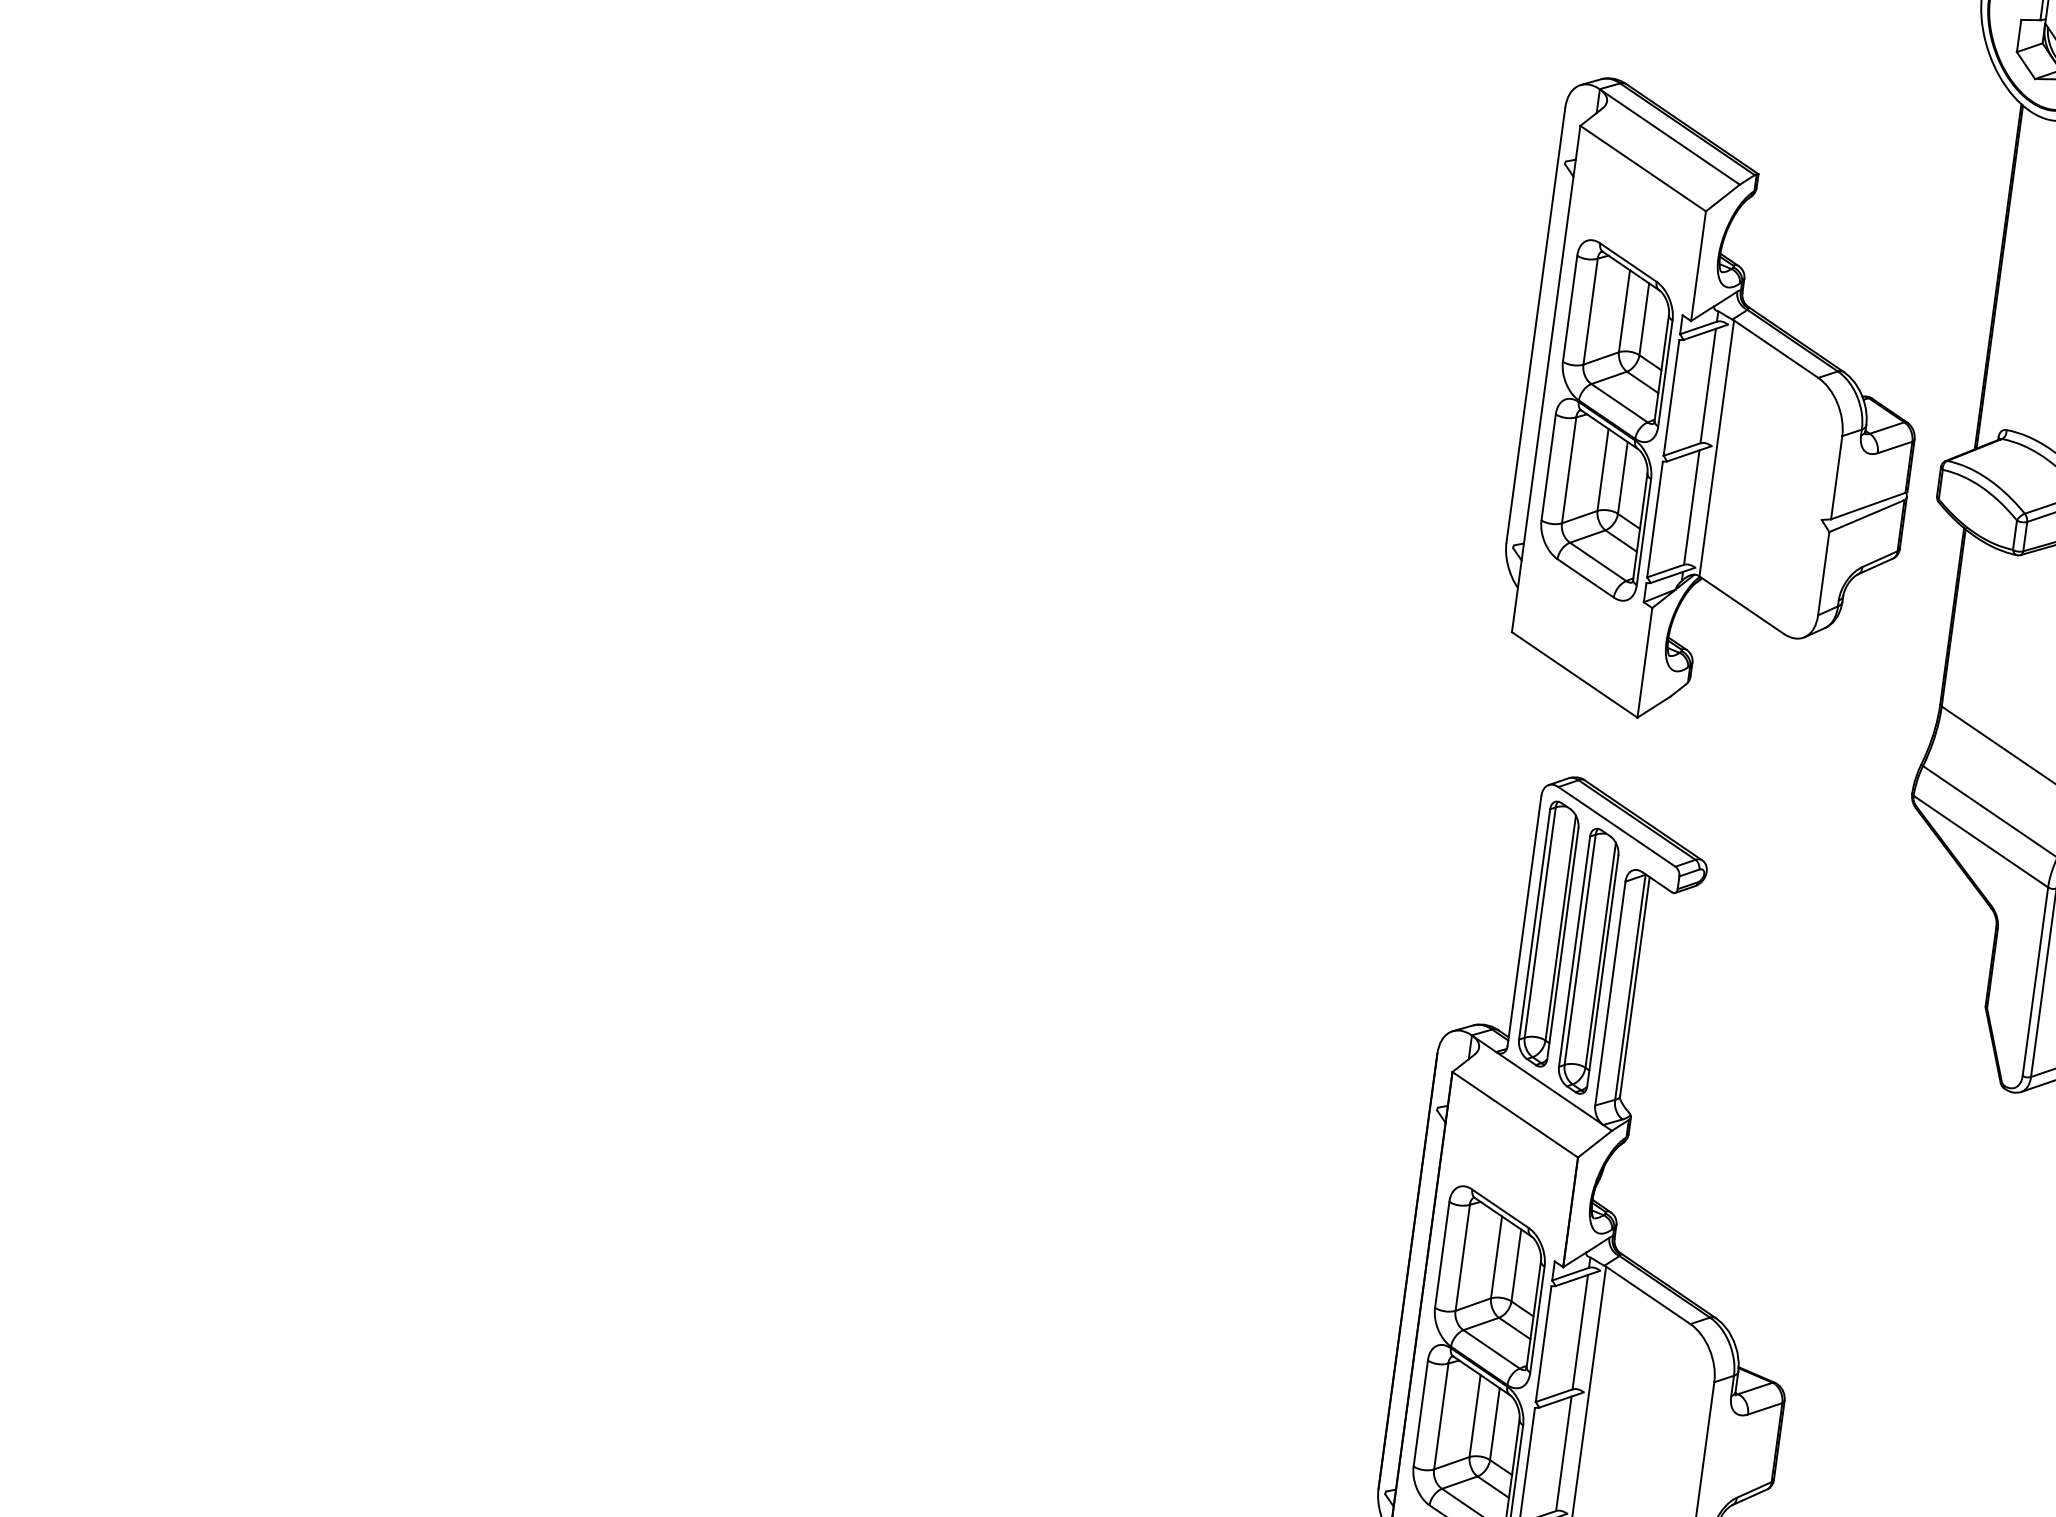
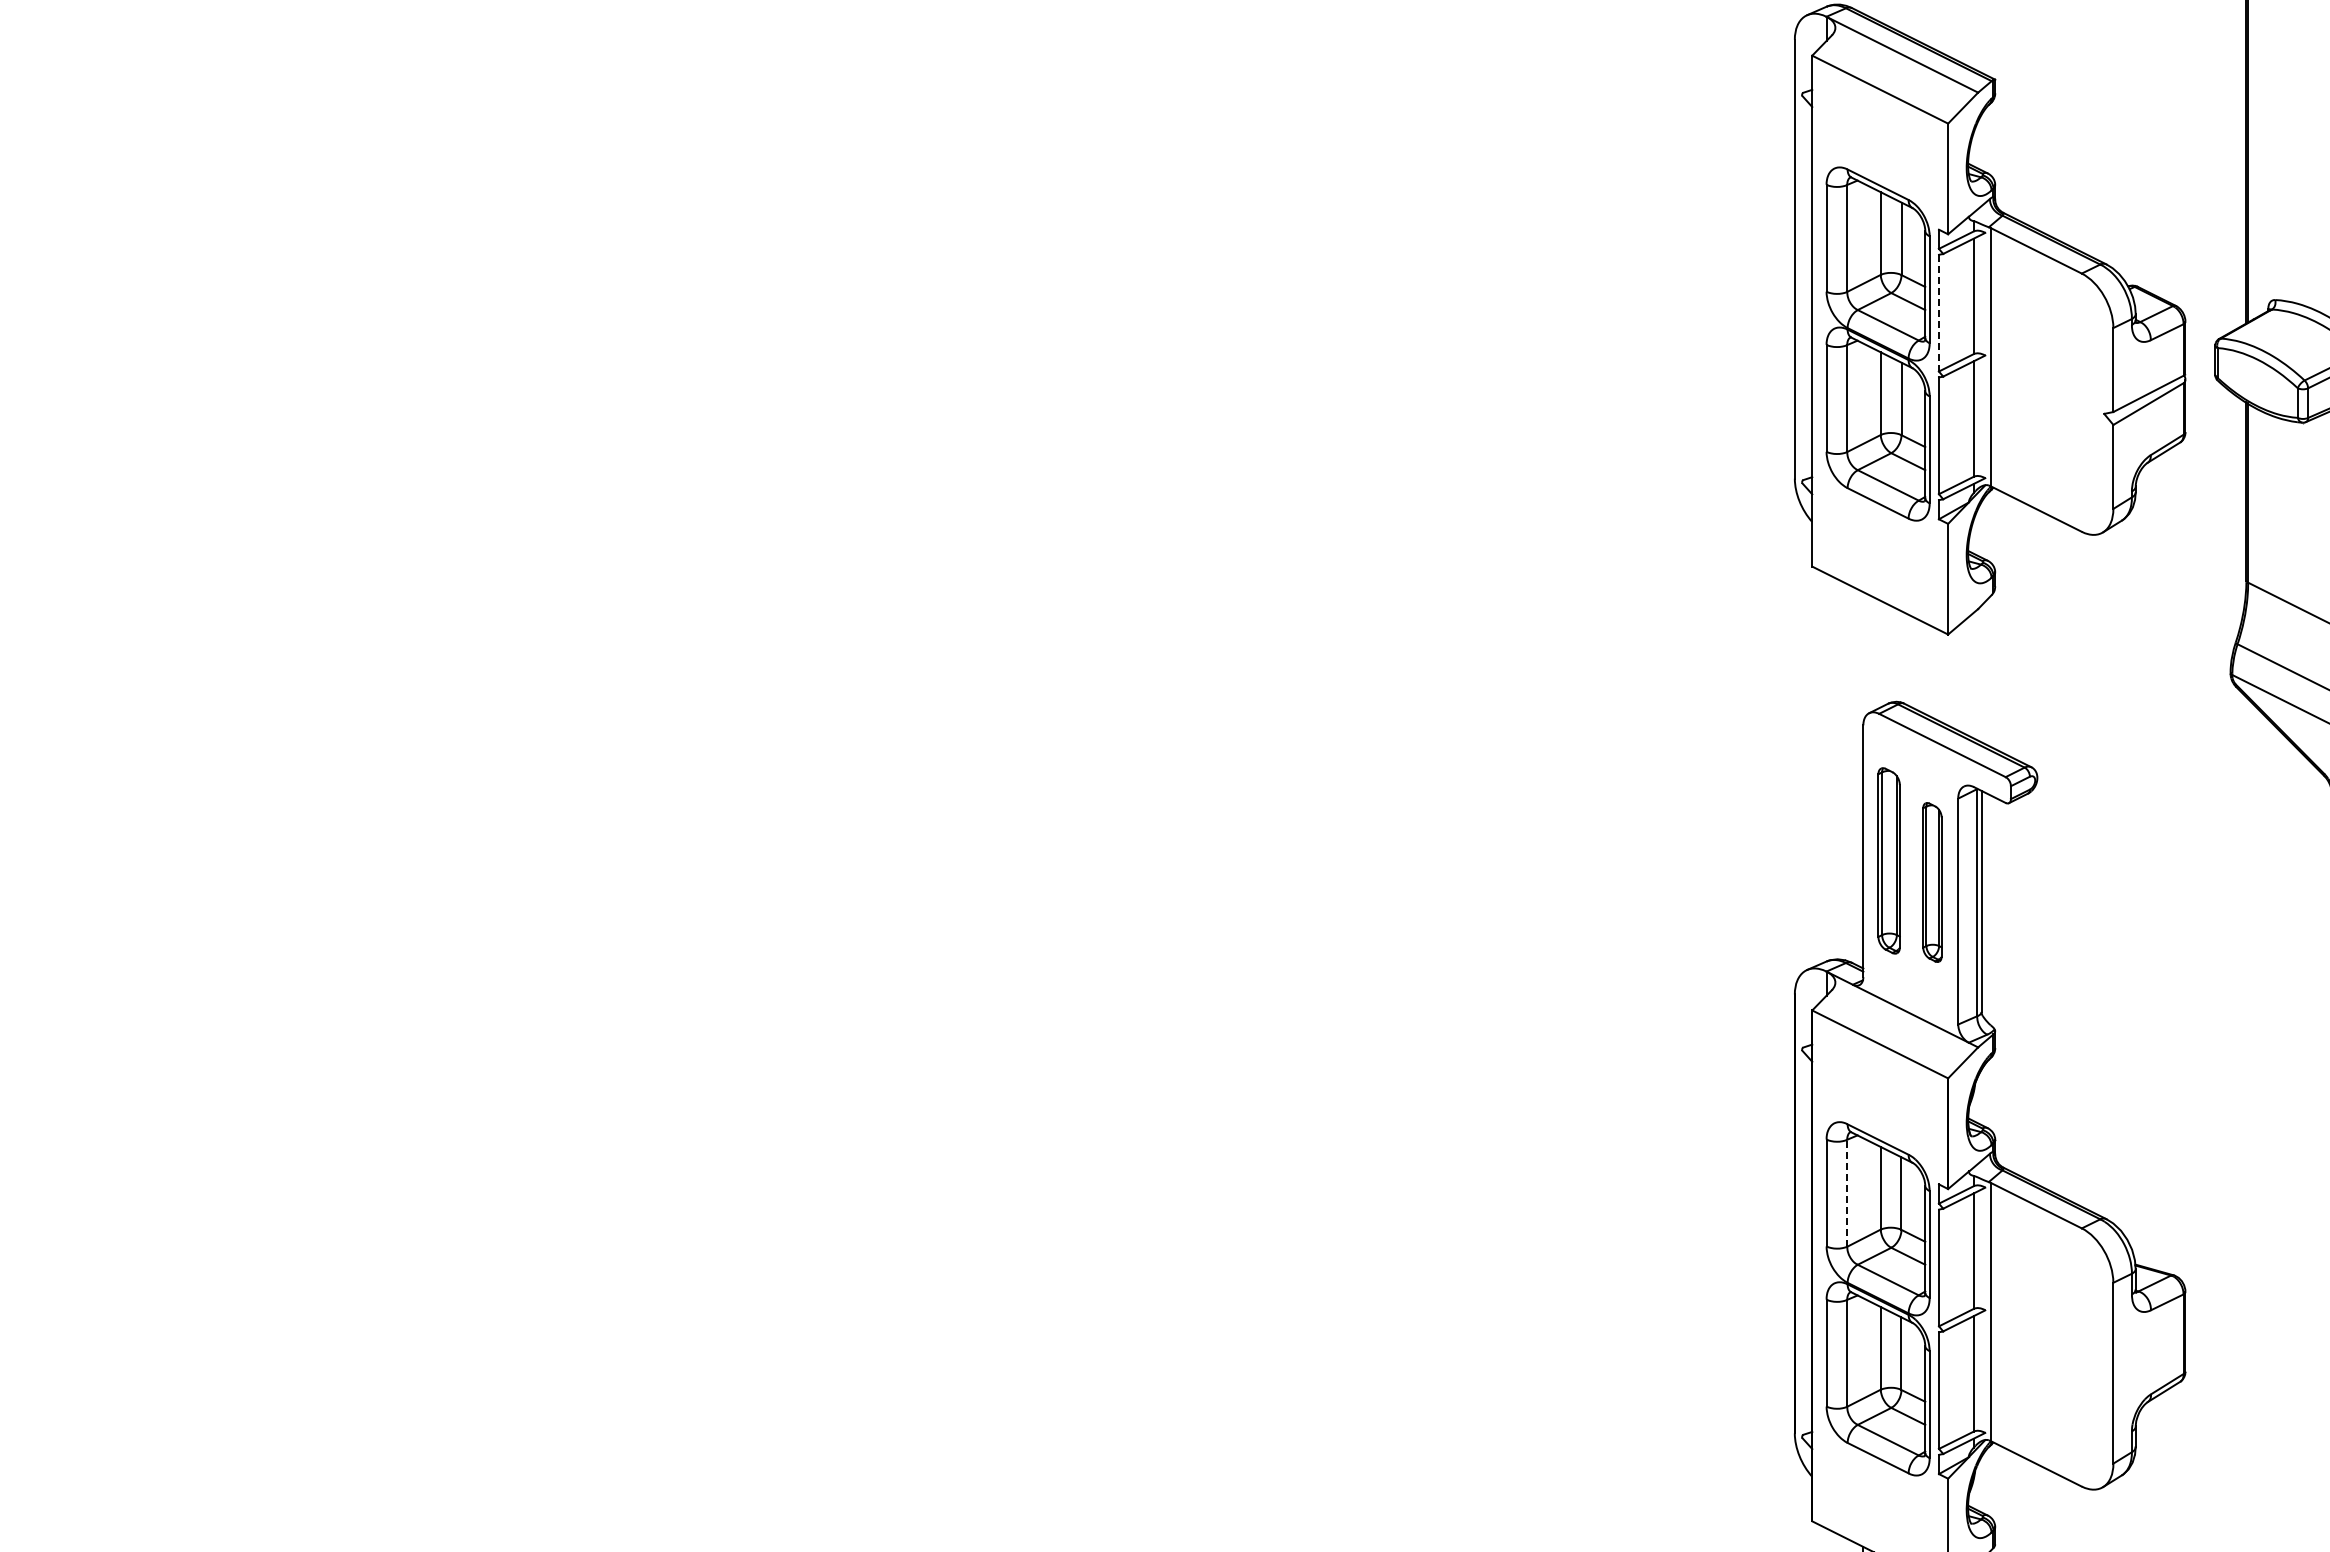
line: (1671, 397) -> (1938, 312), solid -> dashed
part: (1548, 933) -> (1888, 860), size x0.7
part: (1588, 961) -> (1932, 882), size x0.6
line: (1462, 1258) -> (1847, 1193), solid -> dashed

